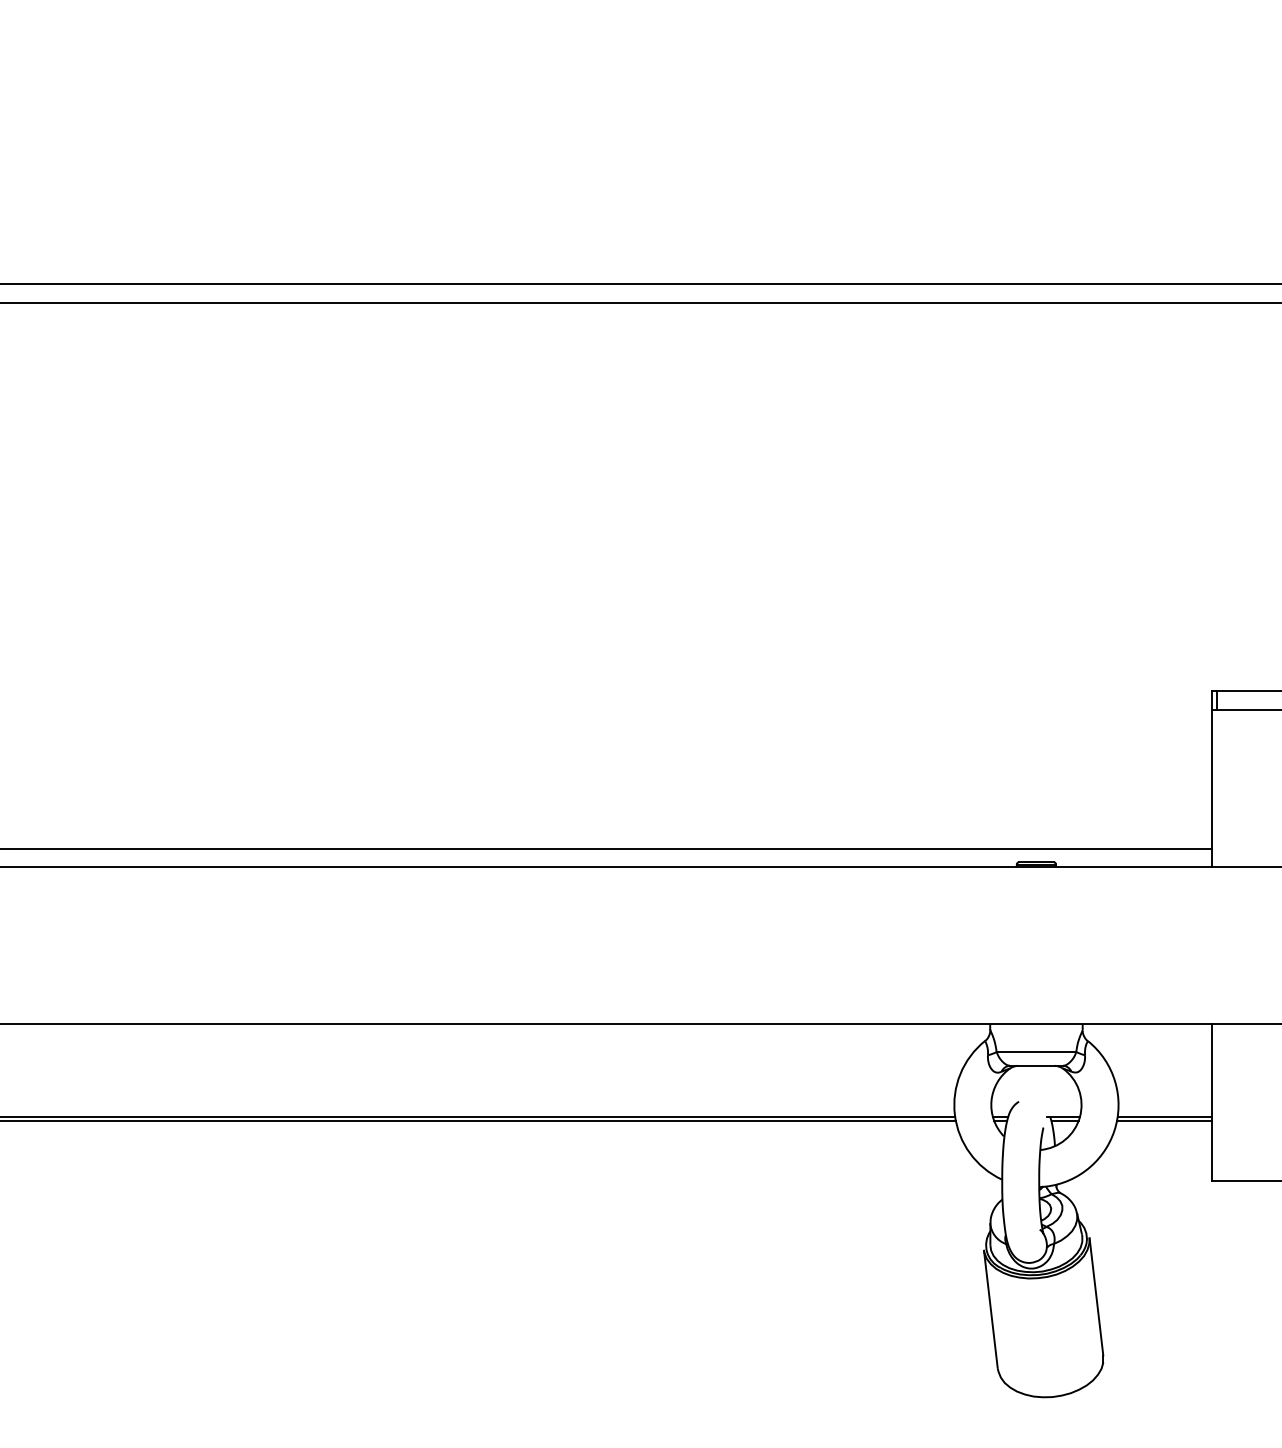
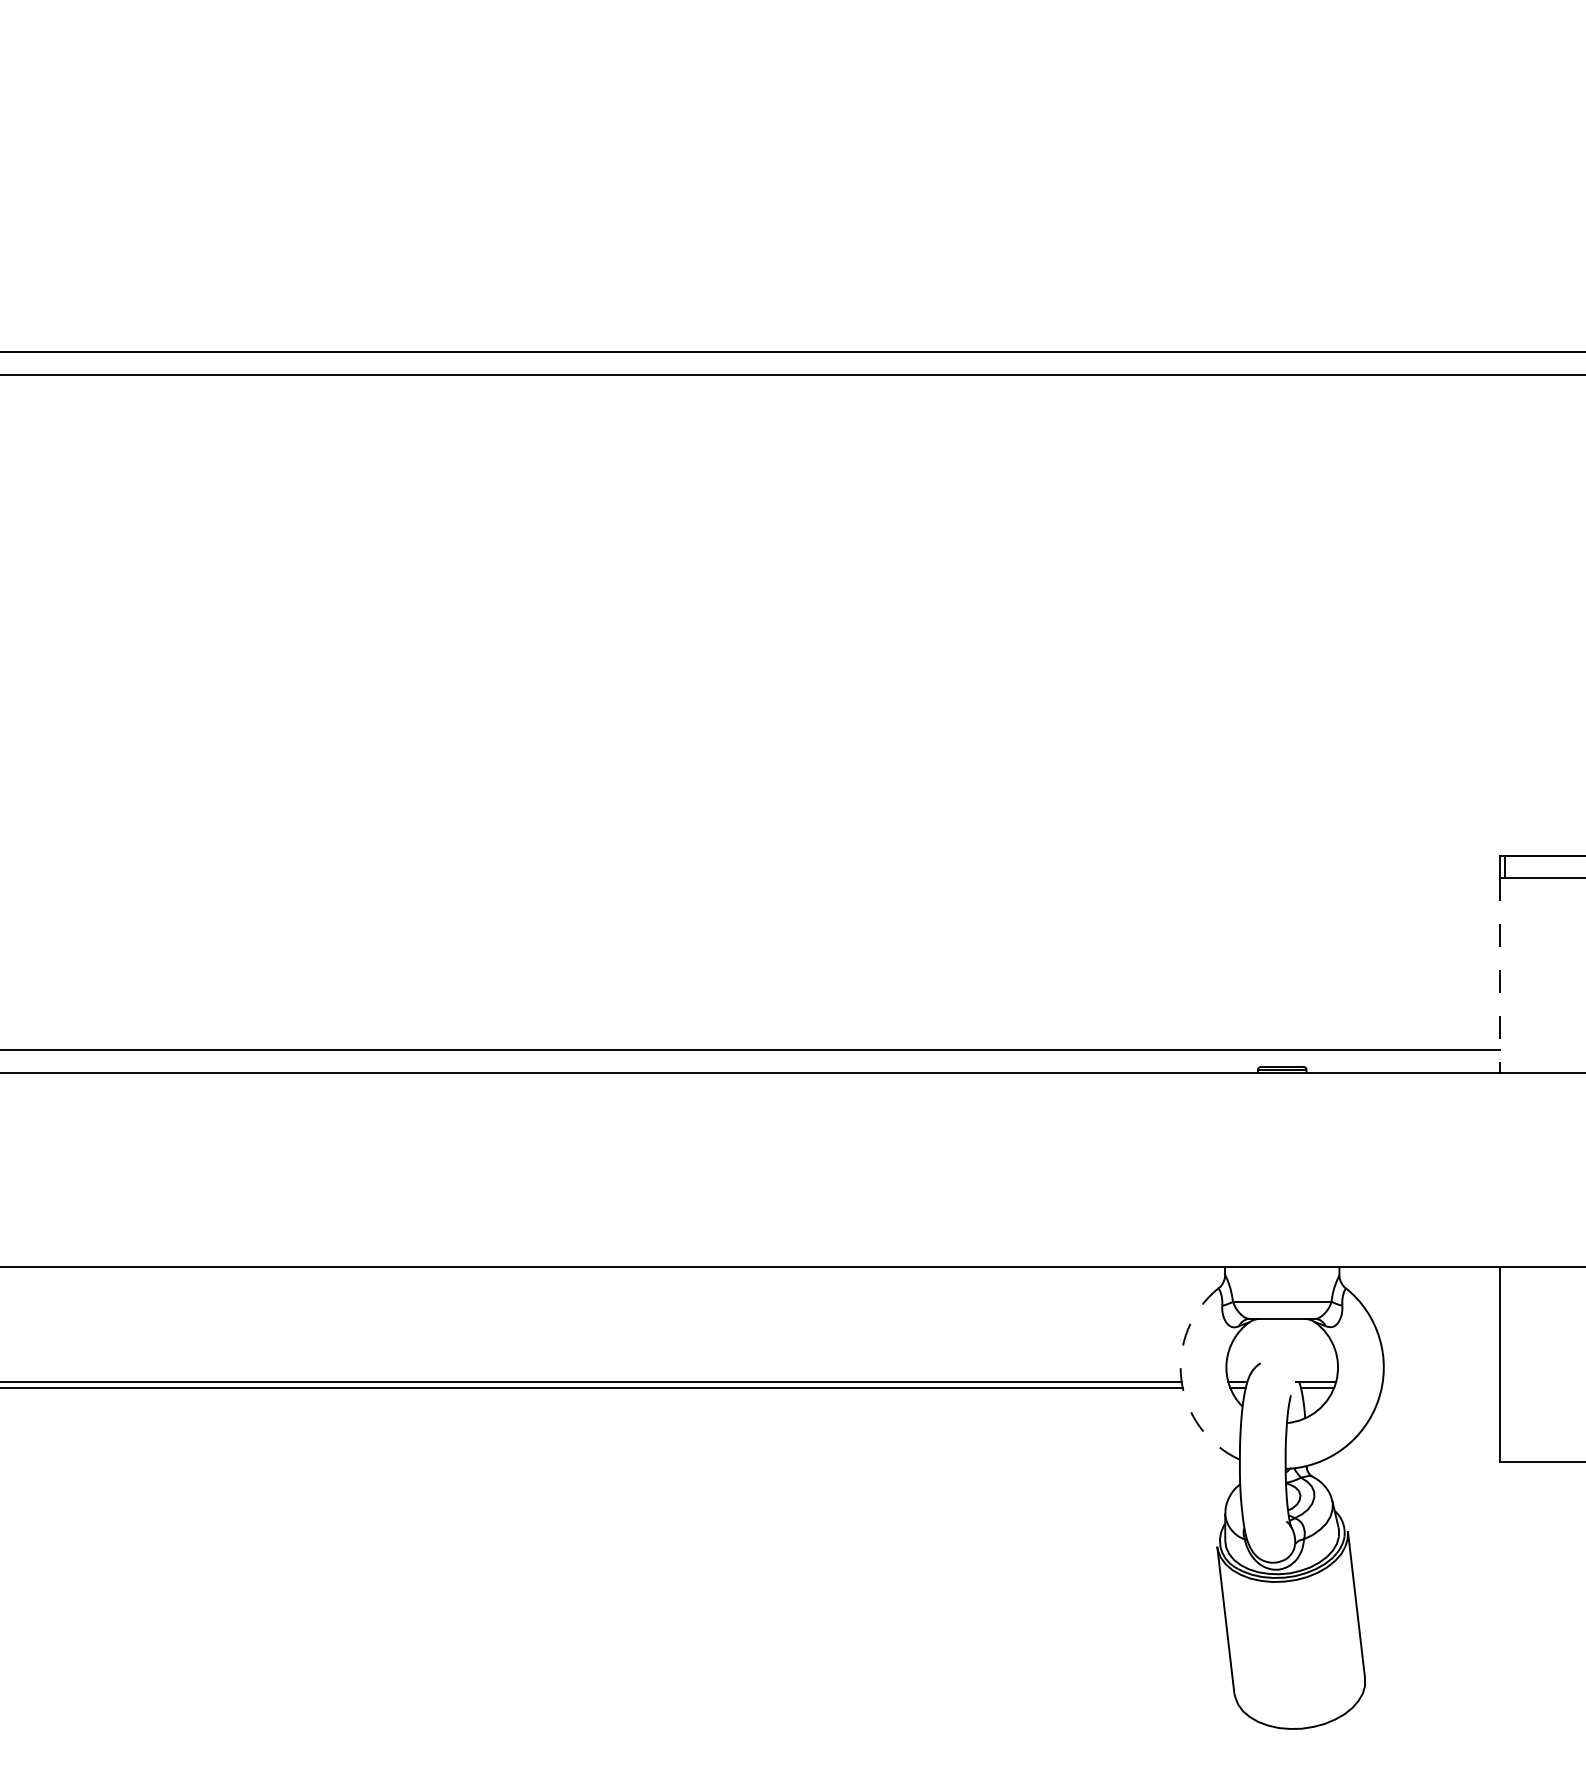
line: (1212, 789) -> (1499, 976), solid -> dashed
arc: (955, 1114) -> (1181, 1379), solid -> dashed
line: (1164, 1116) -> (1440, 1381), removed
line: (1164, 1121) -> (1440, 1387), removed

